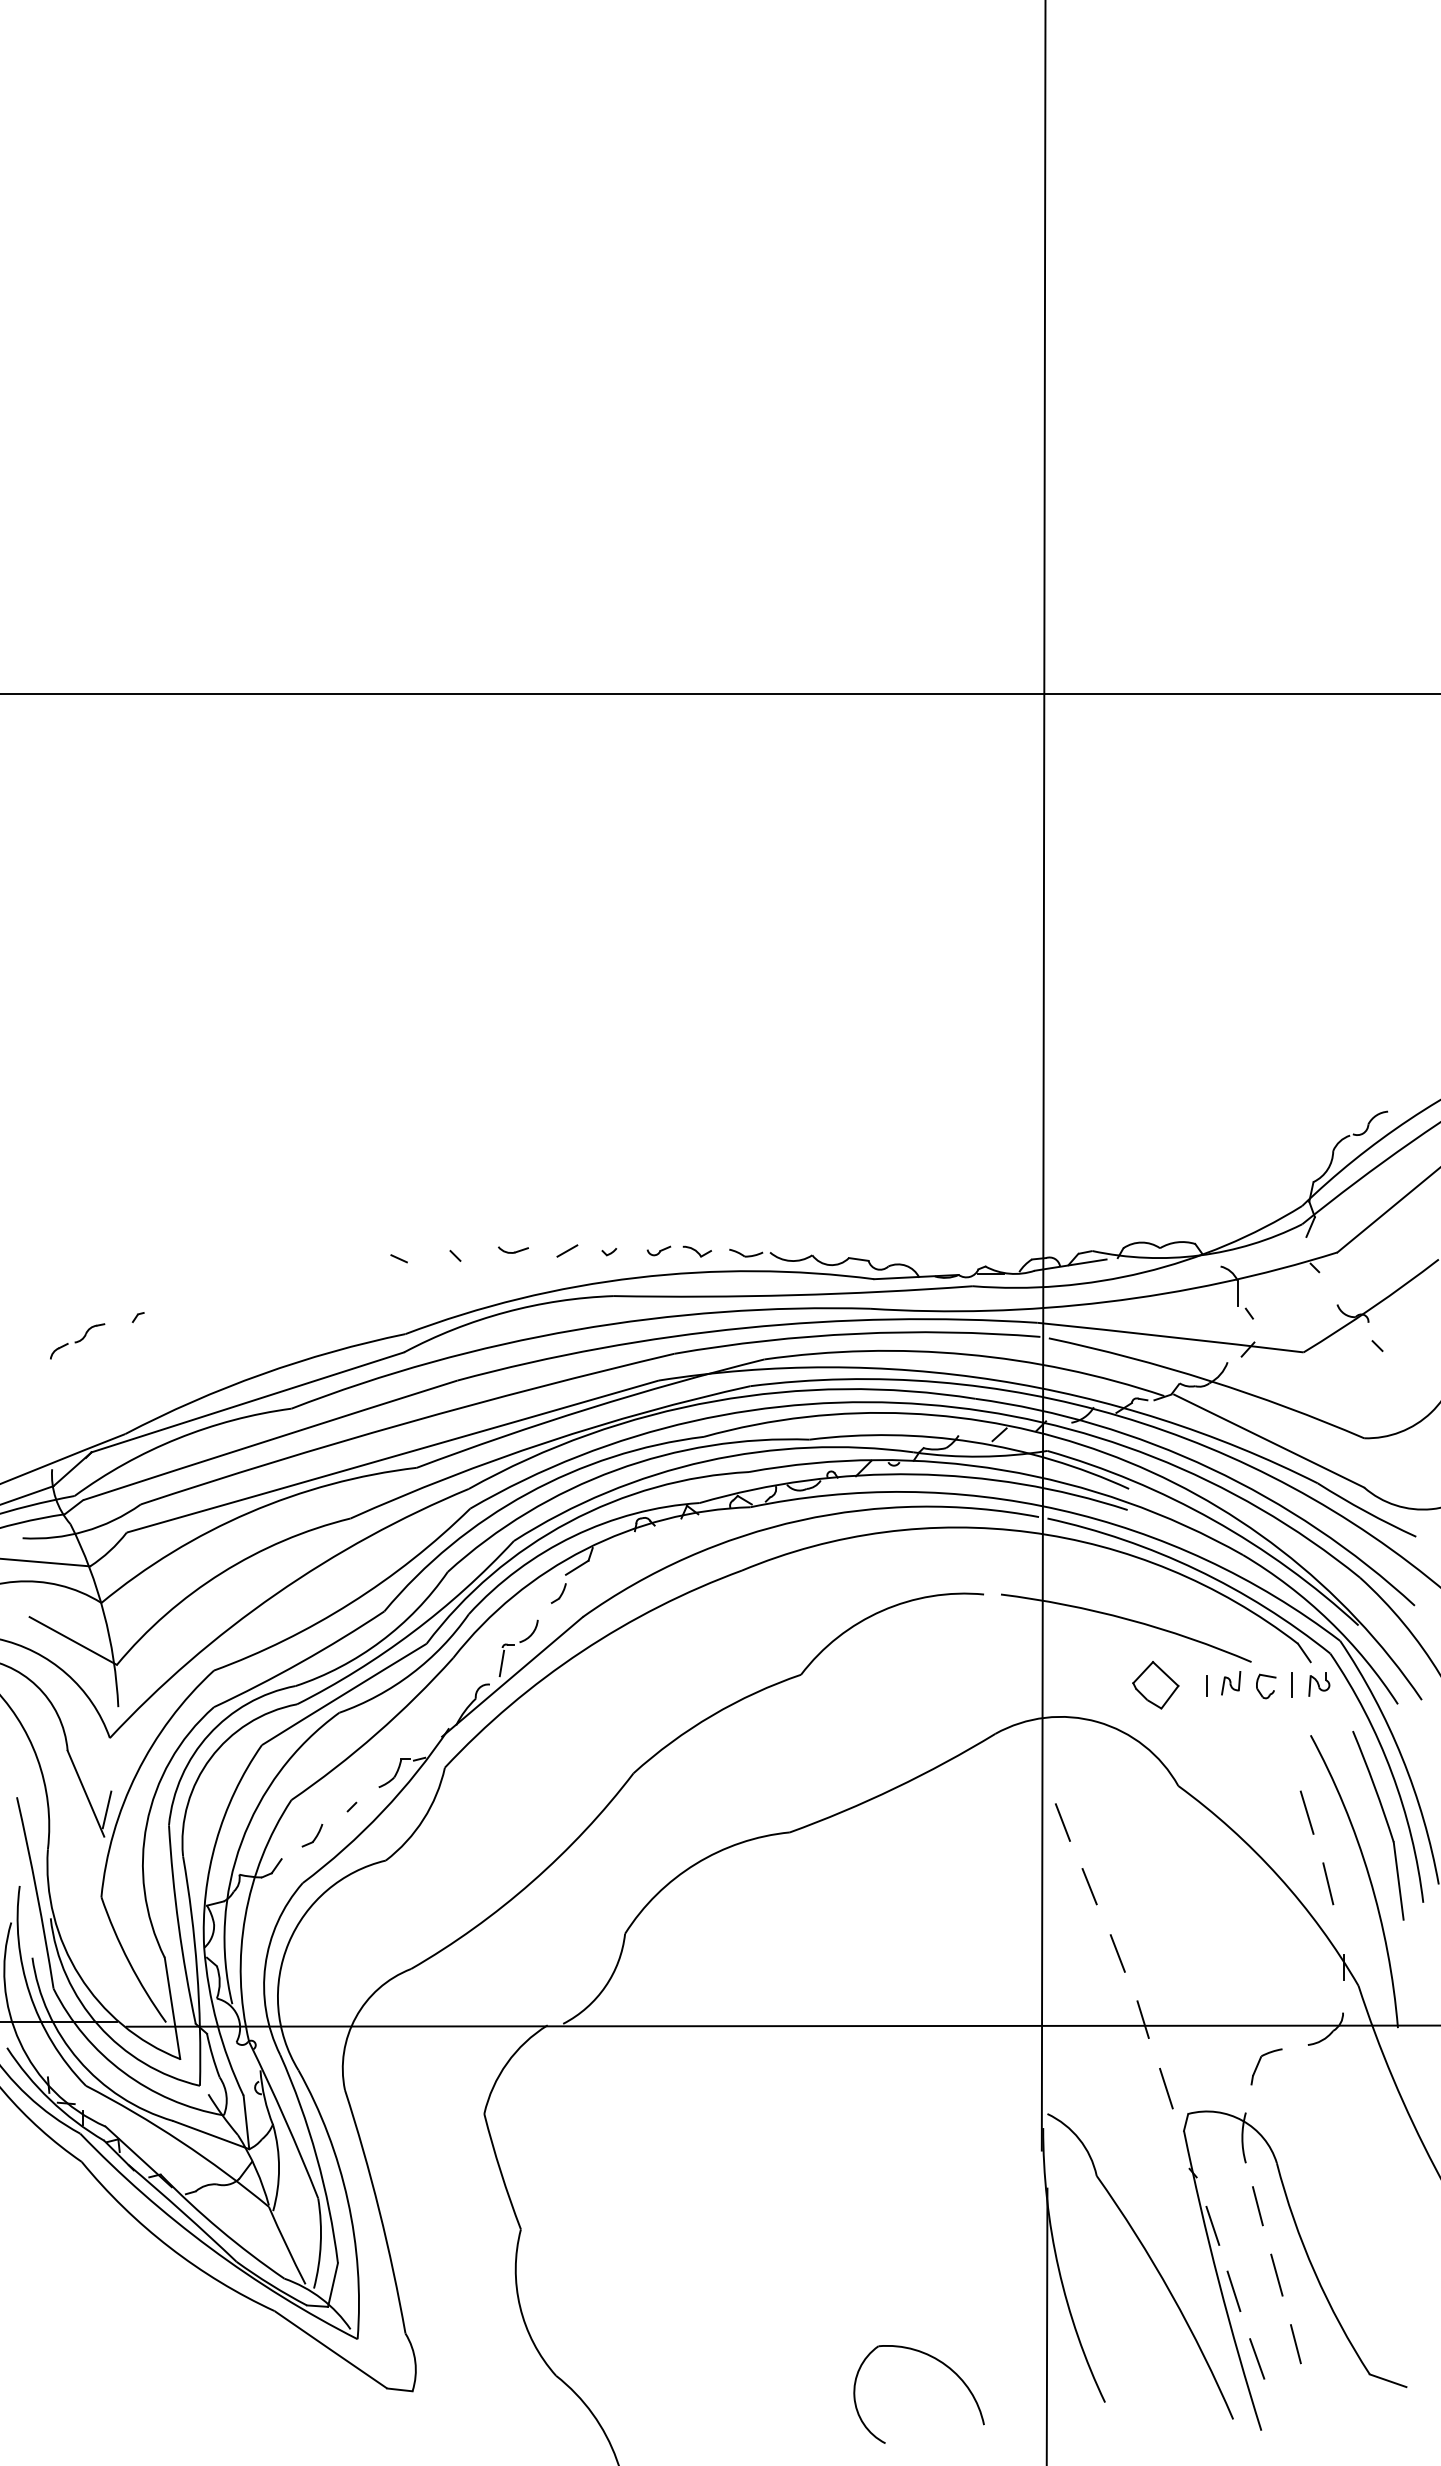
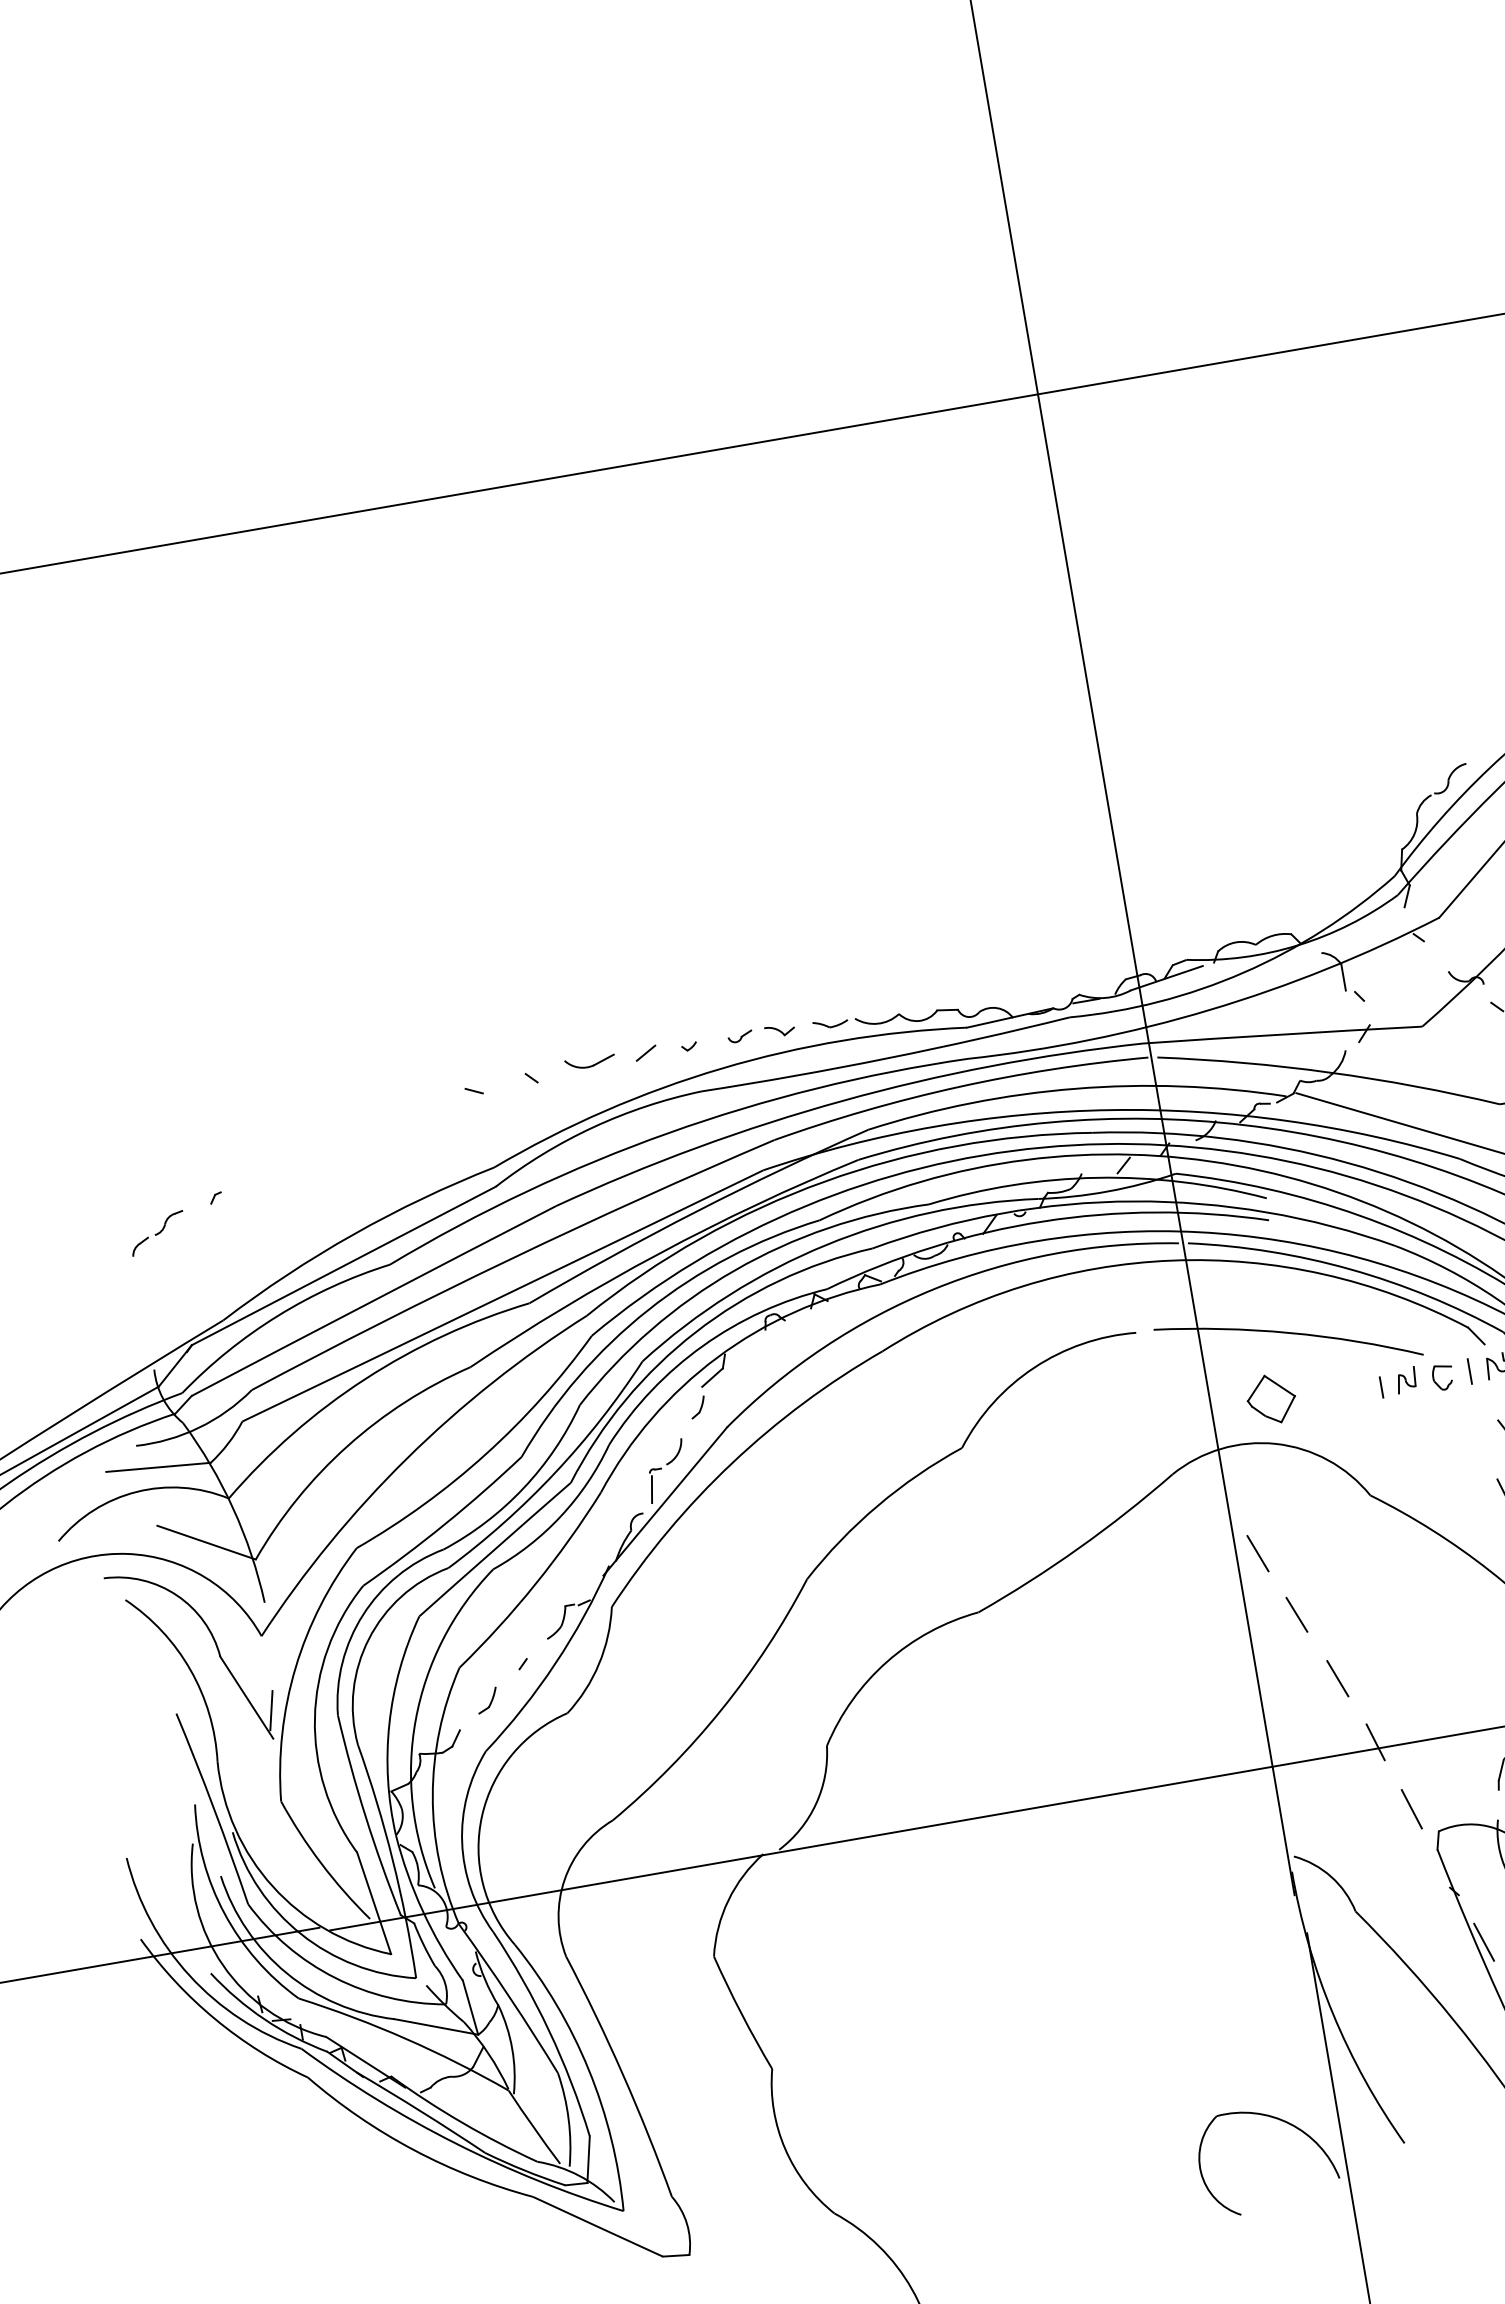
part: (513, 1249) -> (590, 1061), size x1.6
part: (1155, 1685) -> (1271, 1399), moved
part: (939, 2362) -> (1282, 2121), moved

